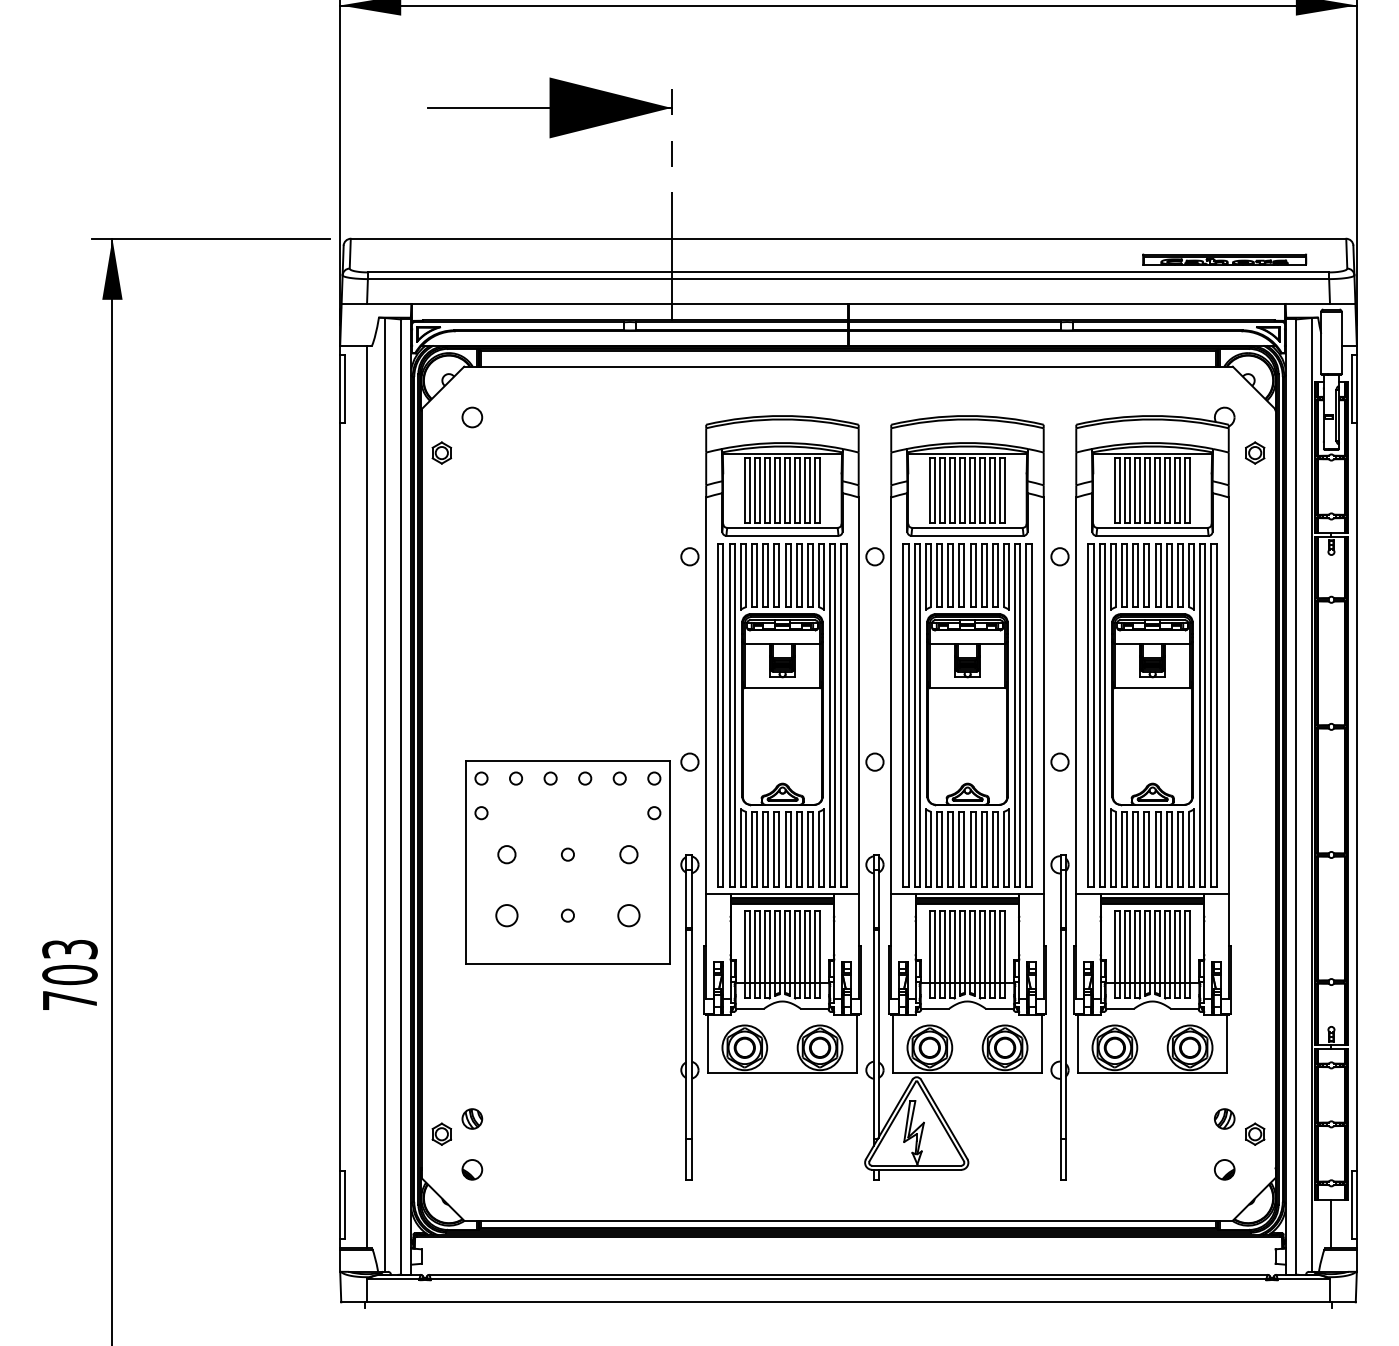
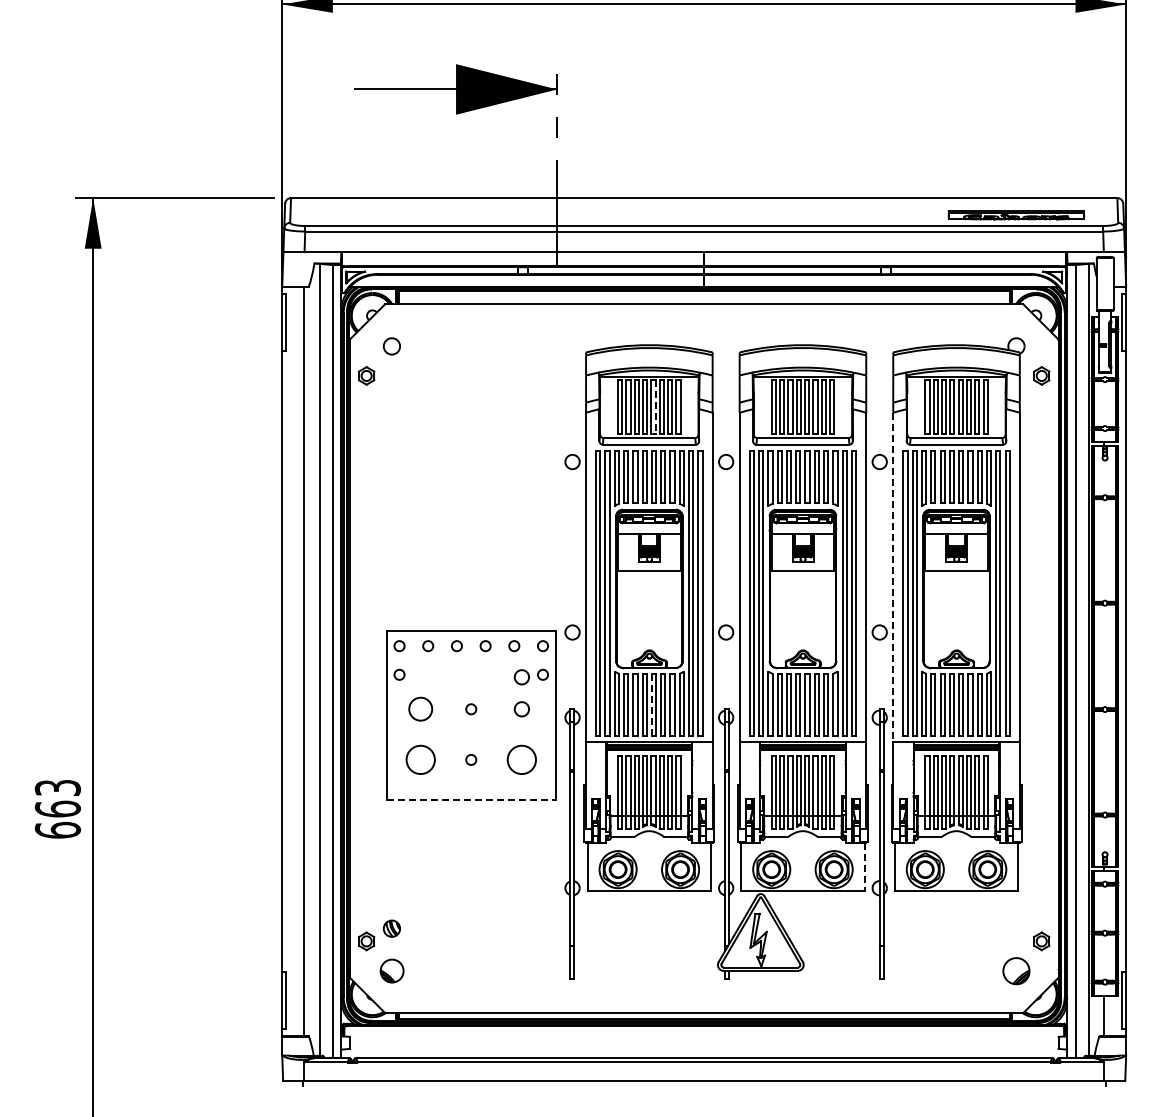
line: (789, 491) -> (655, 407), solid -> dashed
line: (1076, 695) -> (893, 577), solid -> dashed
circle: (628, 816) -> (521, 677), added
line: (785, 850) -> (651, 705), solid -> dashed
circle: (506, 854) -> (420, 709), size x1.6
circle: (506, 915) -> (420, 759), size x1.6
circle: (628, 915) -> (521, 759), size x1.6
line: (568, 964) -> (471, 800), solid -> dashed
text: (69, 987) -> (57, 819), 703 -> 663
line: (1041, 1045) -> (864, 867), solid -> dashed
part: (1224, 1118) -> (1016, 928), removed
part: (471, 1169) -> (391, 970), size x1.4
part: (1224, 1169) -> (1016, 970), size x1.6

